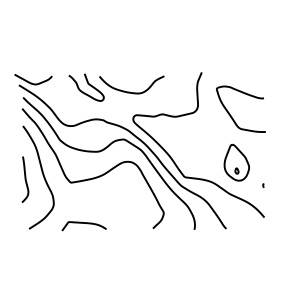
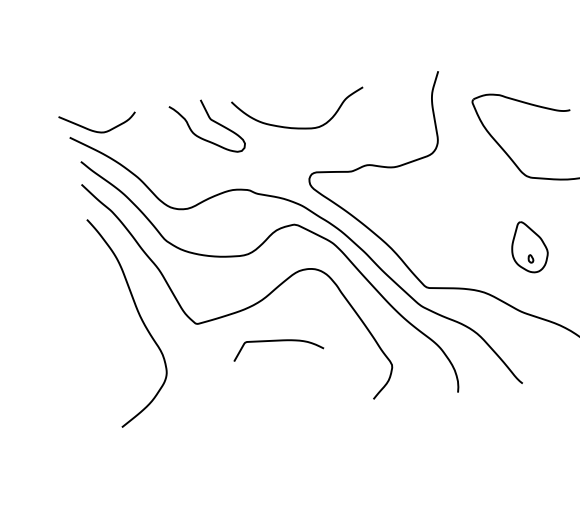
part: (236, 162) -> (528, 246), size x0.7
curve: (25, 179) -> (103, 327), removed
curve: (83, 223) -> (275, 341), moved

